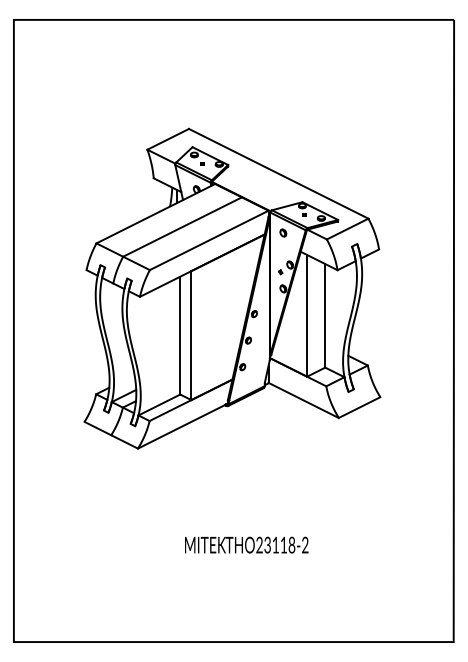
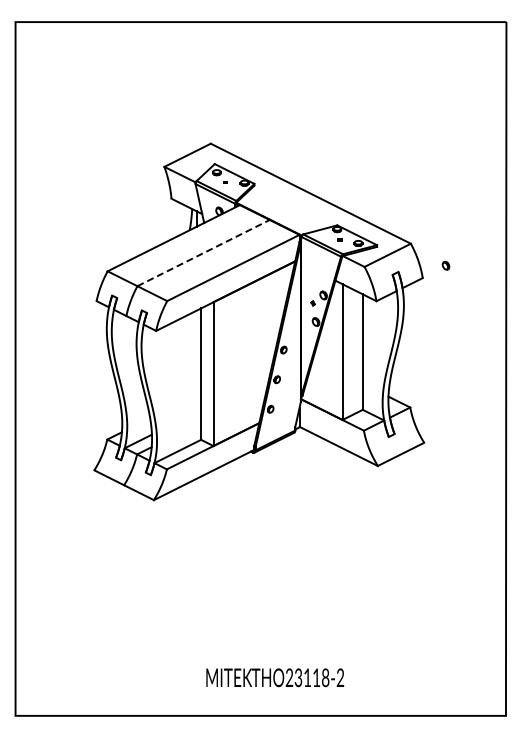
line: (182, 227) -> (203, 253), solid -> dashed
part: (282, 232) -> (445, 265), moved
text: (247, 544) -> (275, 677), moved

